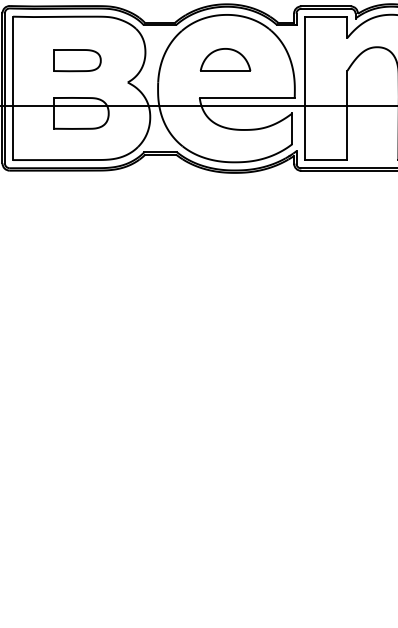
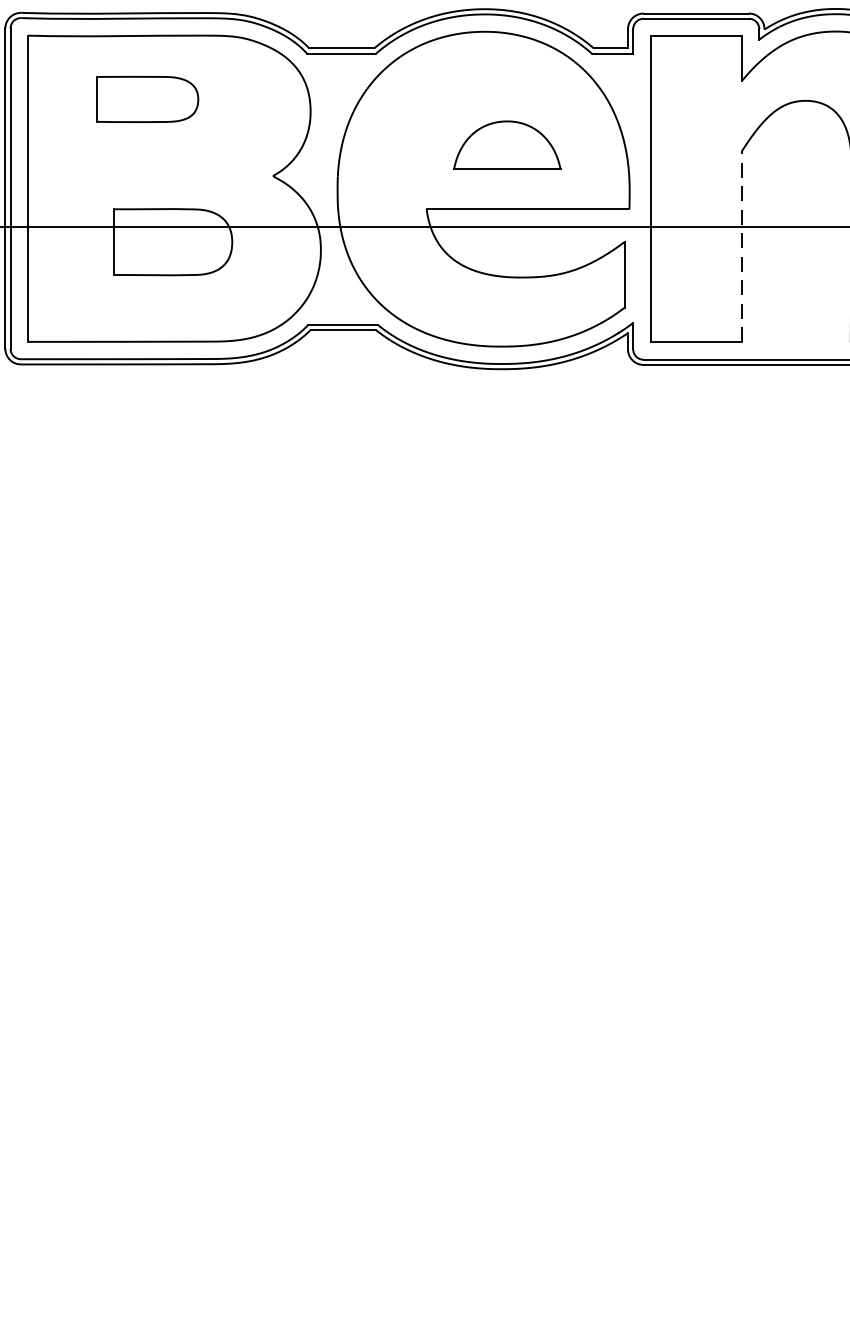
part: (225, 59) -> (507, 144), moved
part: (77, 60) -> (148, 99), moved
line: (347, 115) -> (742, 246), solid -> dashed

